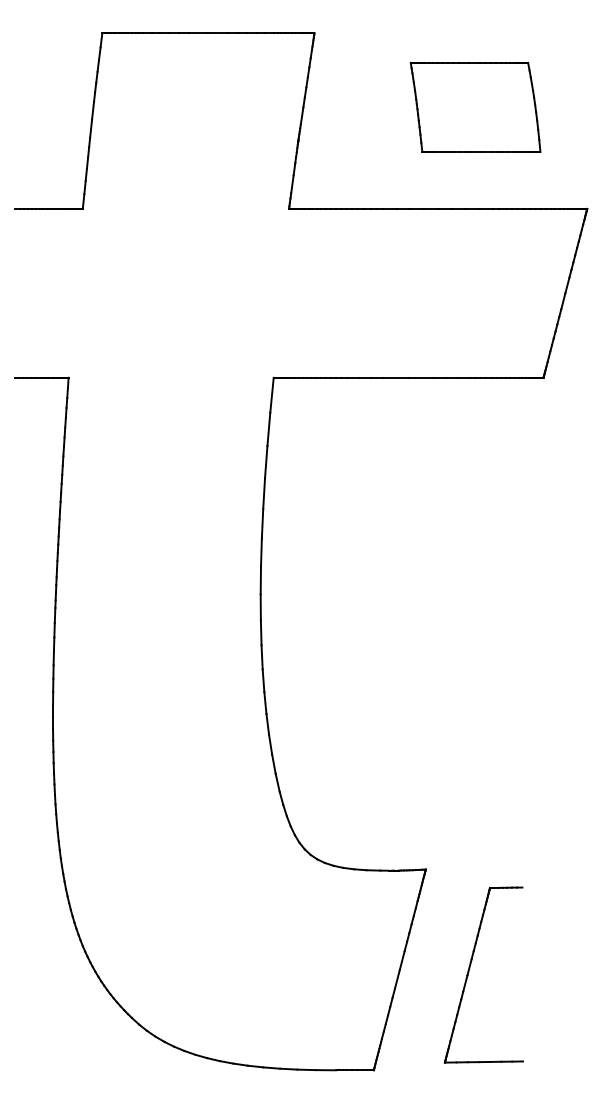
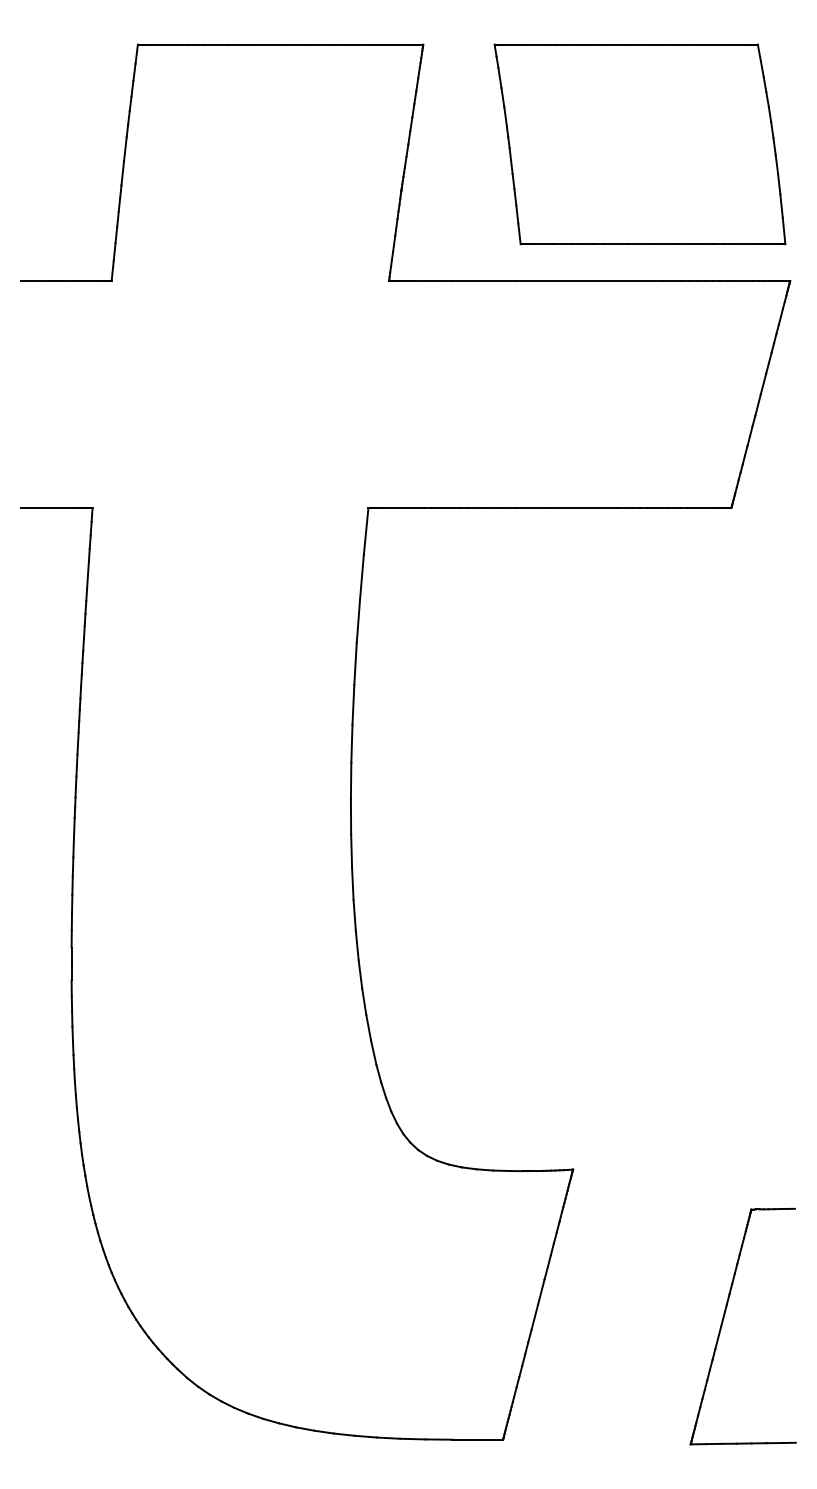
part: (475, 107) -> (639, 144), size x1.67
part: (469, 972) -> (723, 1322), moved

